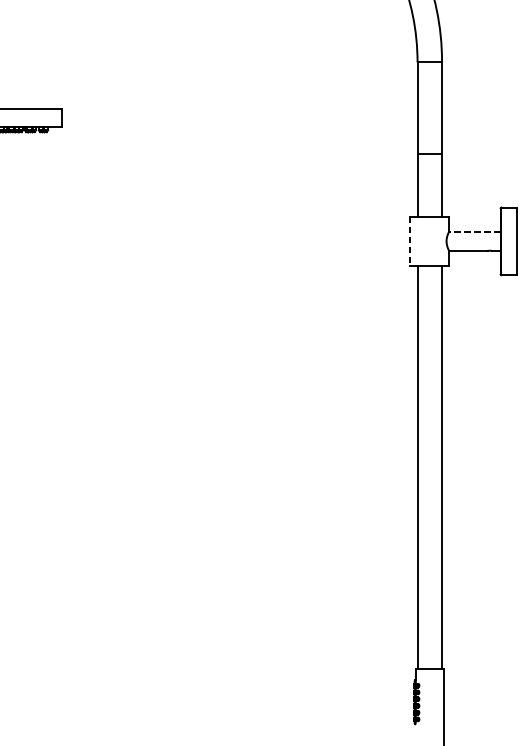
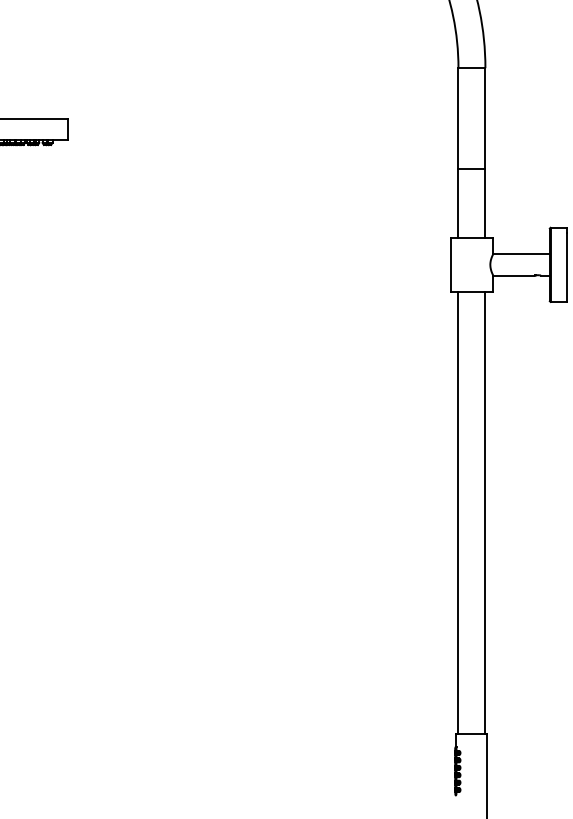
line: (474, 231) -> (521, 254), dashed -> solid
line: (410, 241) -> (450, 264), dashed -> solid

